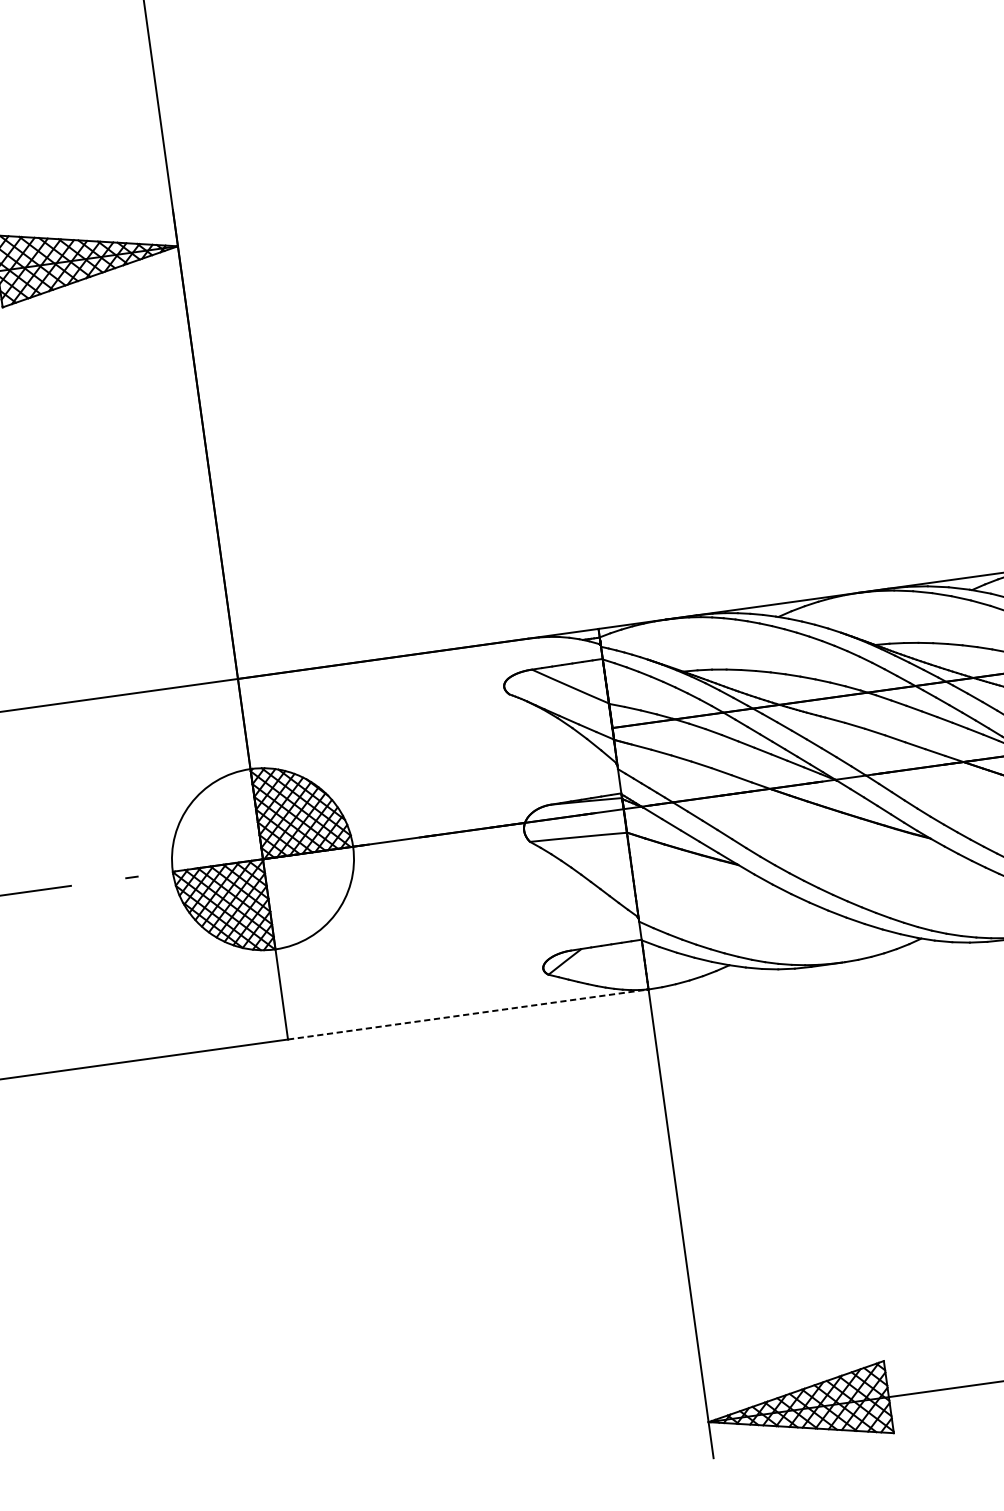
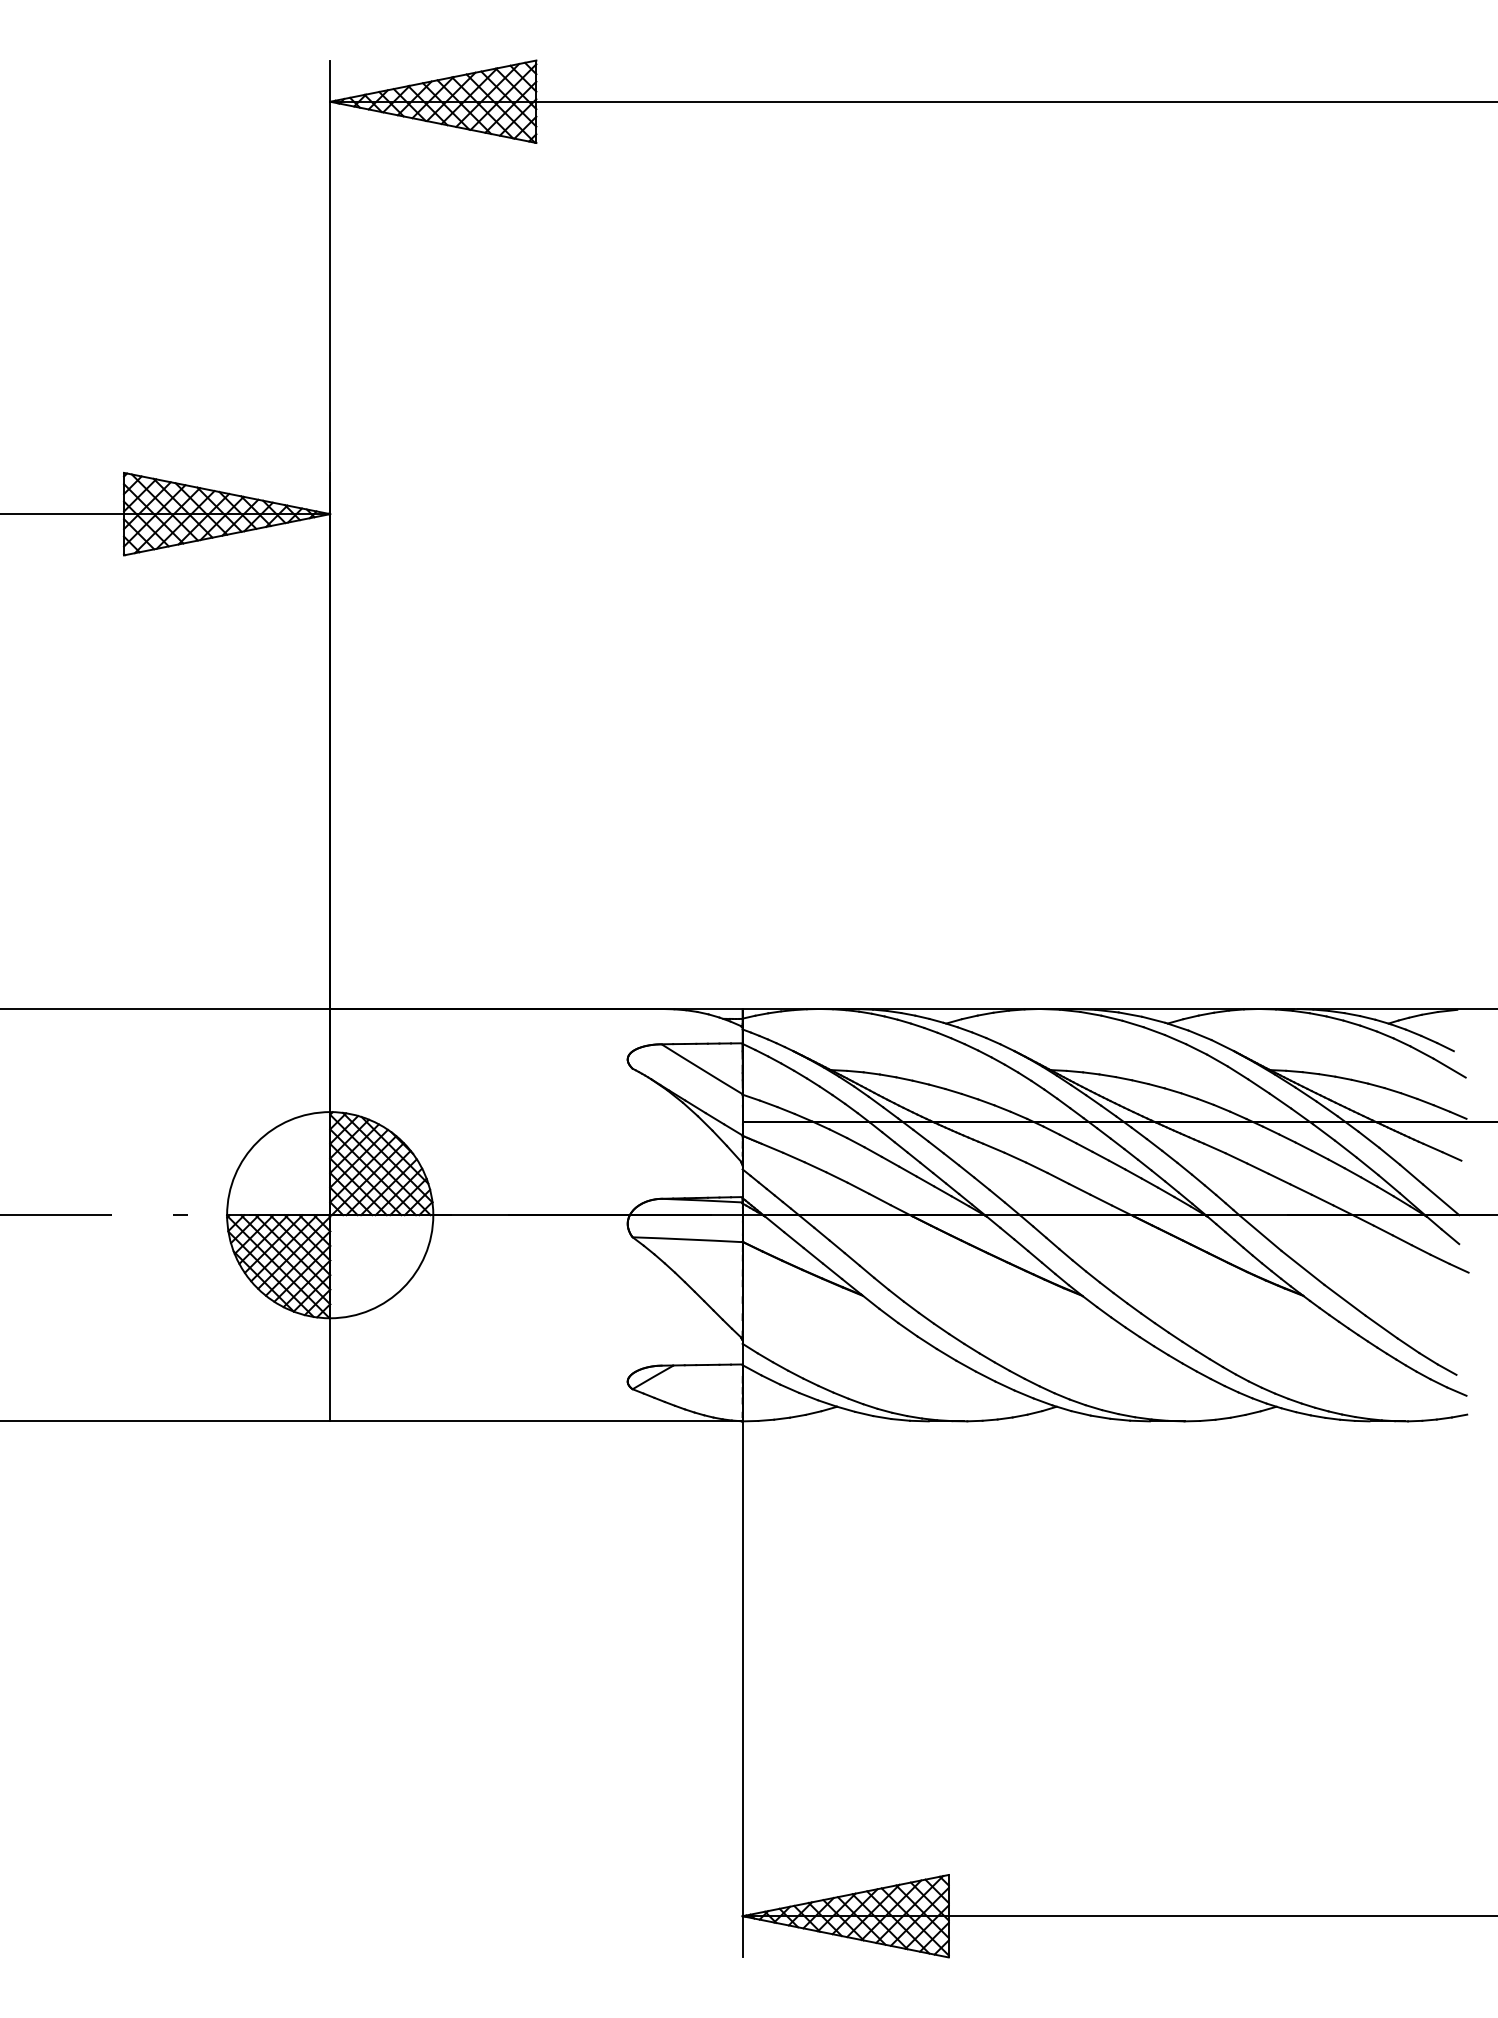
line: (468, 1014) -> (536, 1421), dashed -> solid

